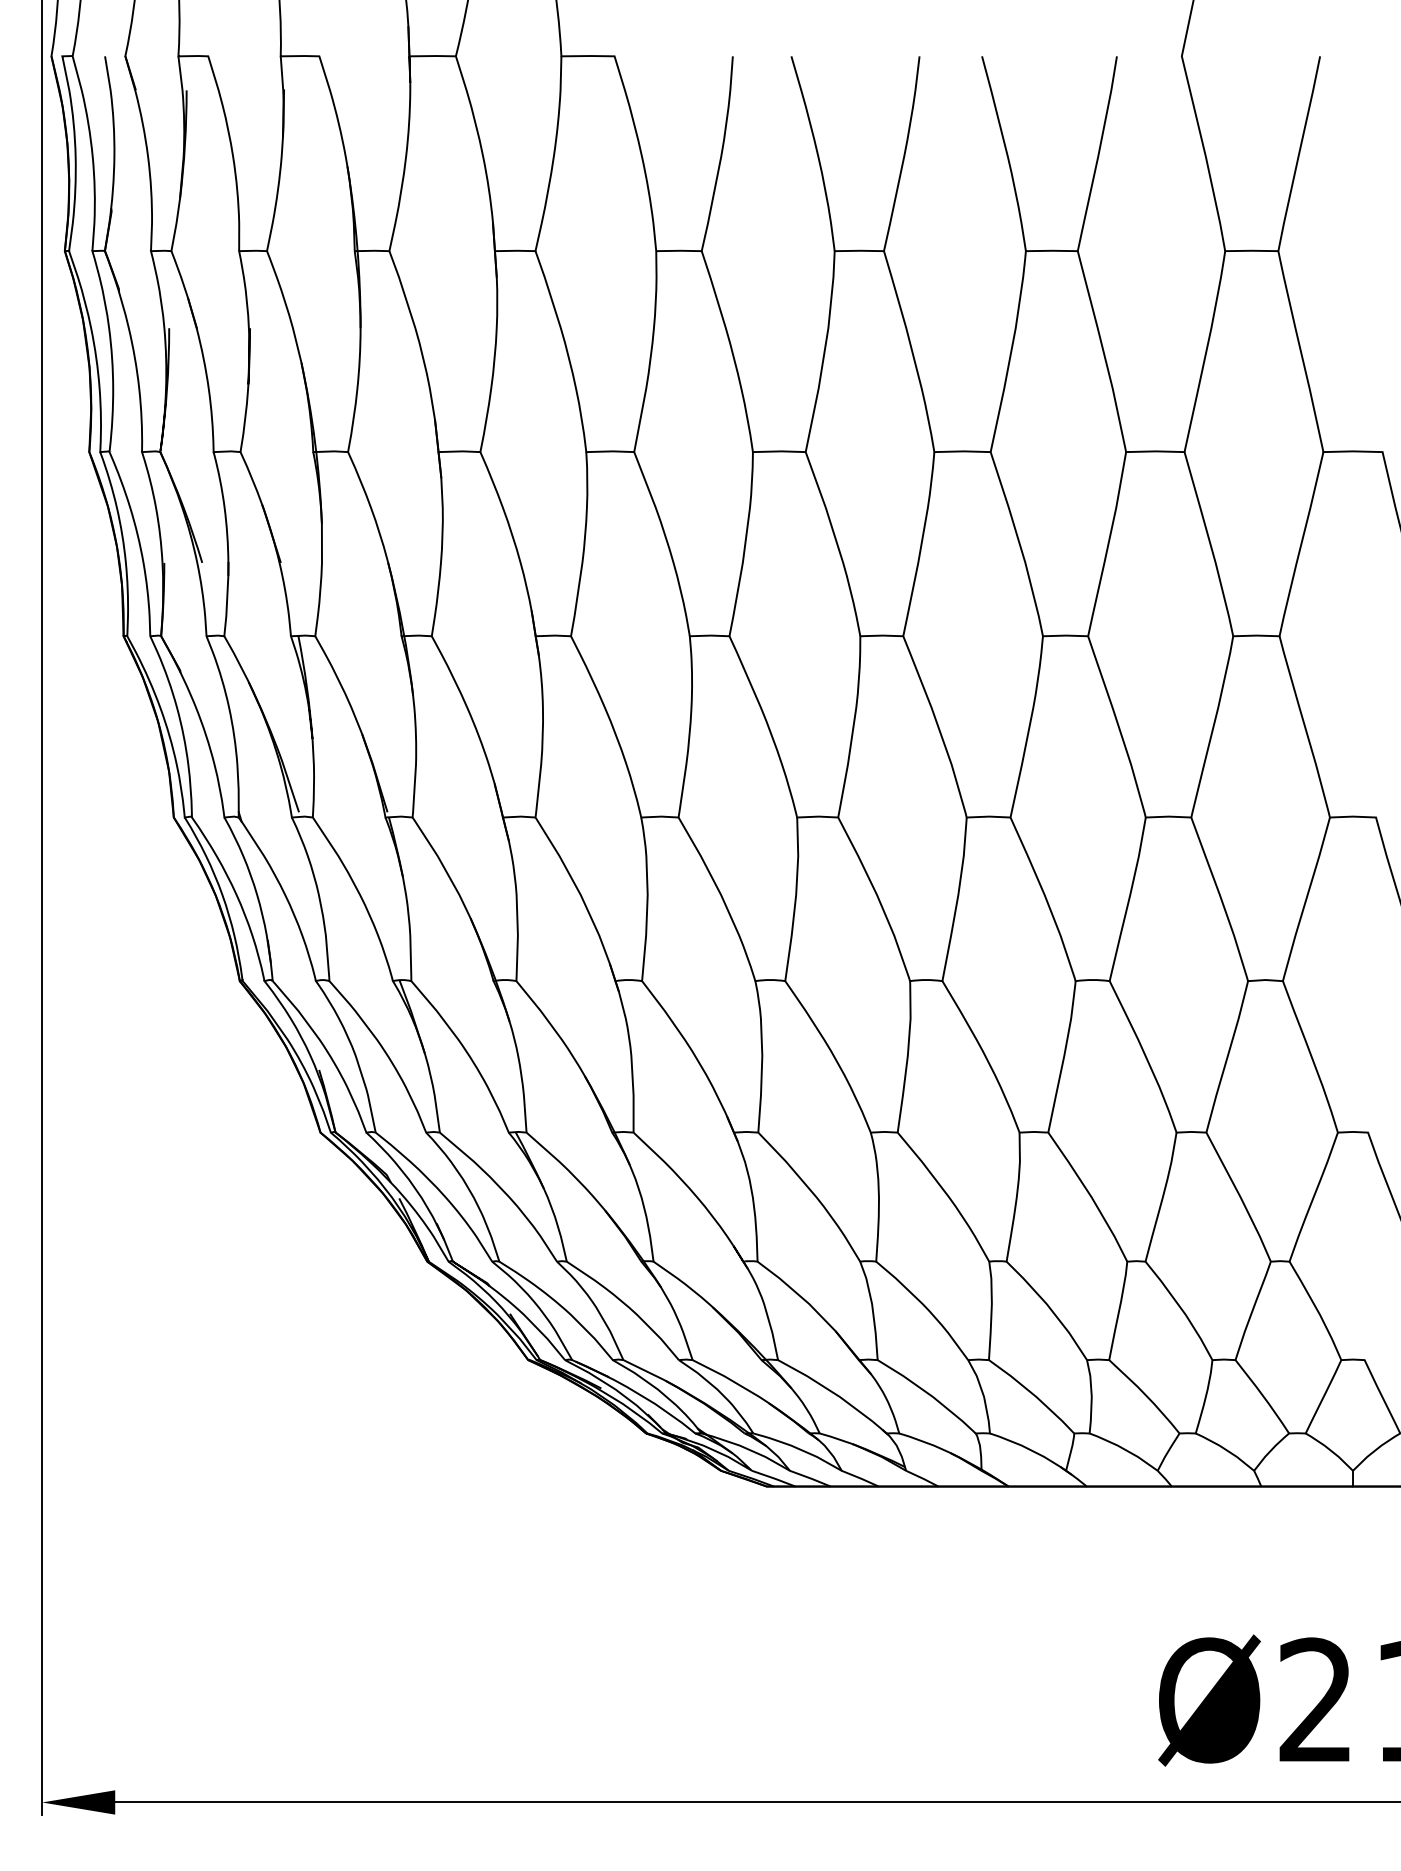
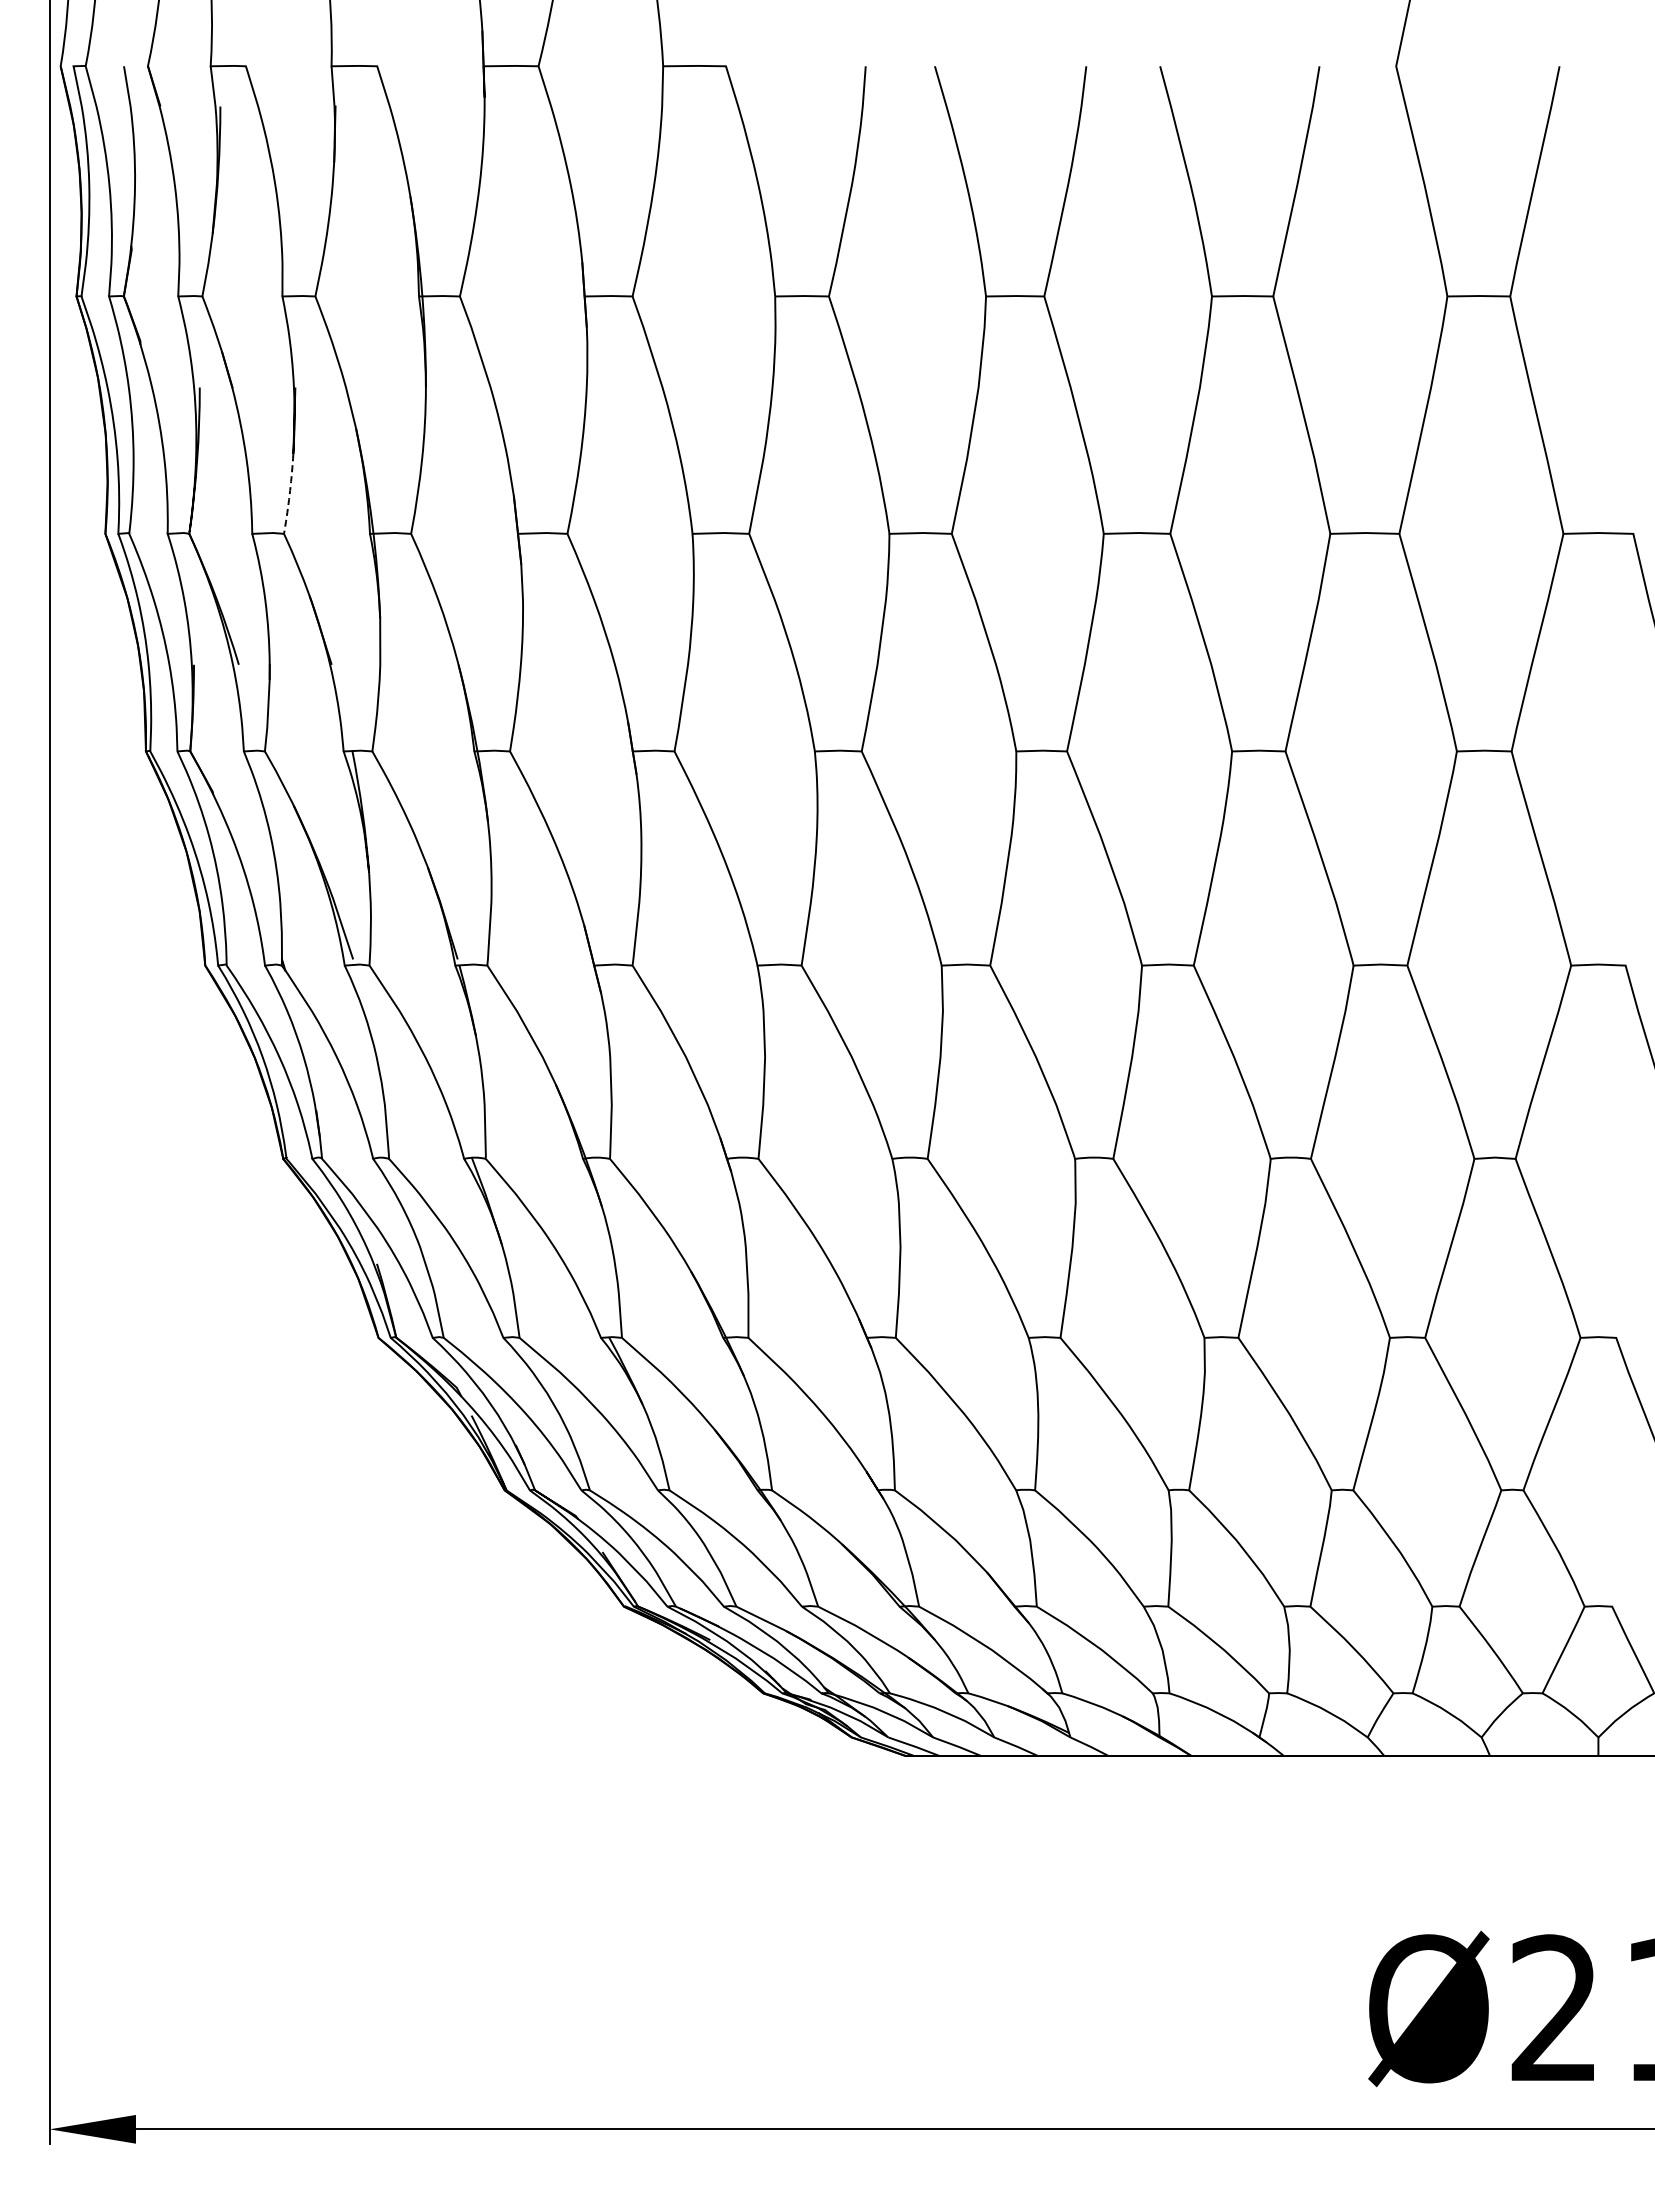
line: (245, 418) -> (289, 494), solid -> dashed

